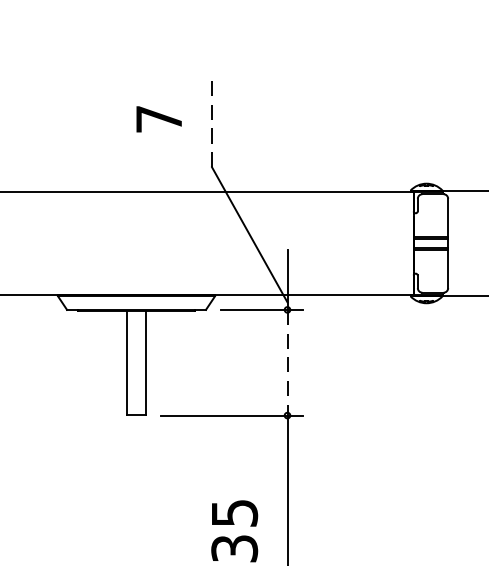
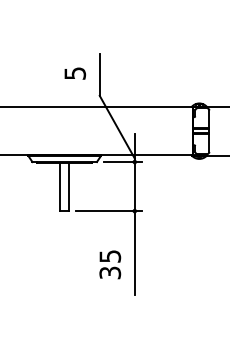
text: (159, 119) -> (75, 73), 7 -> 5
line: (211, 121) -> (99, 74), dashed -> solid
line: (286, 362) -> (134, 186), dashed -> solid

